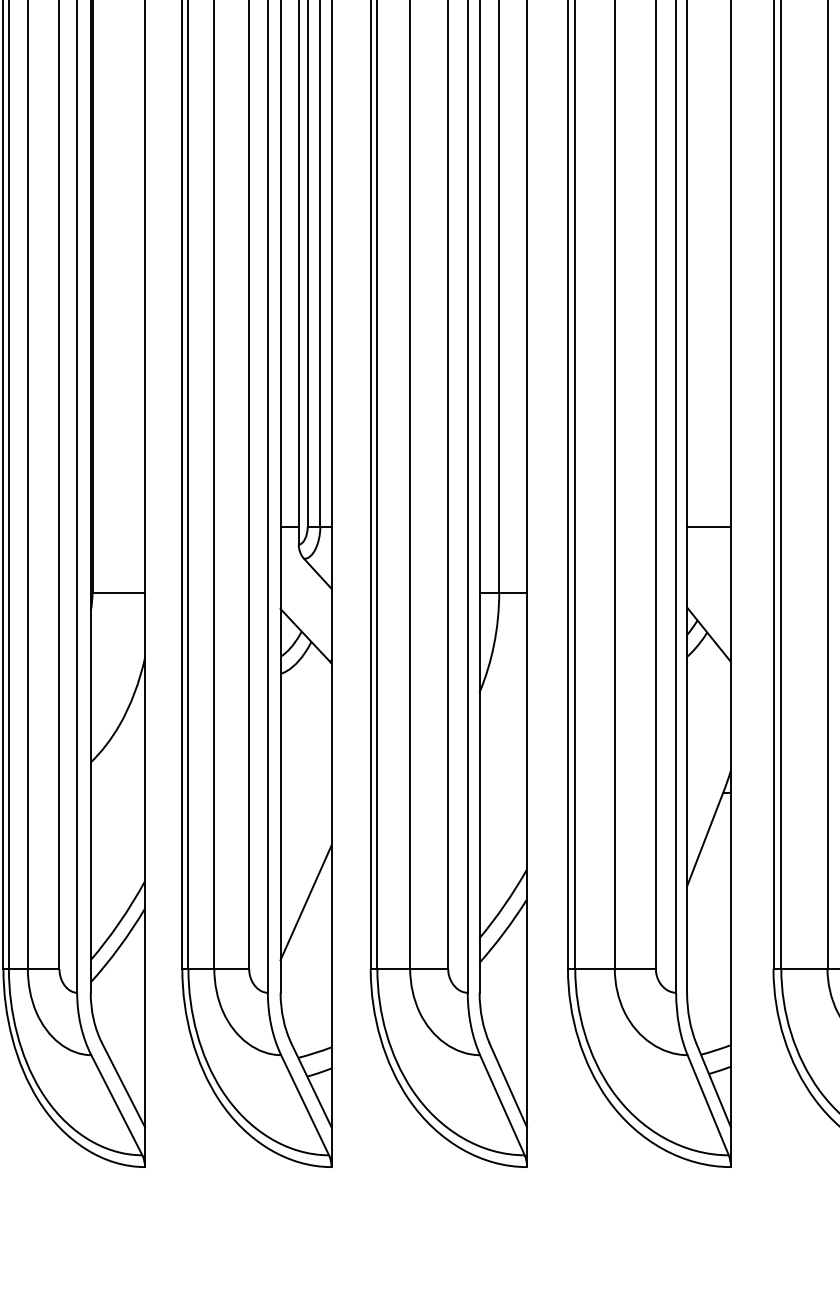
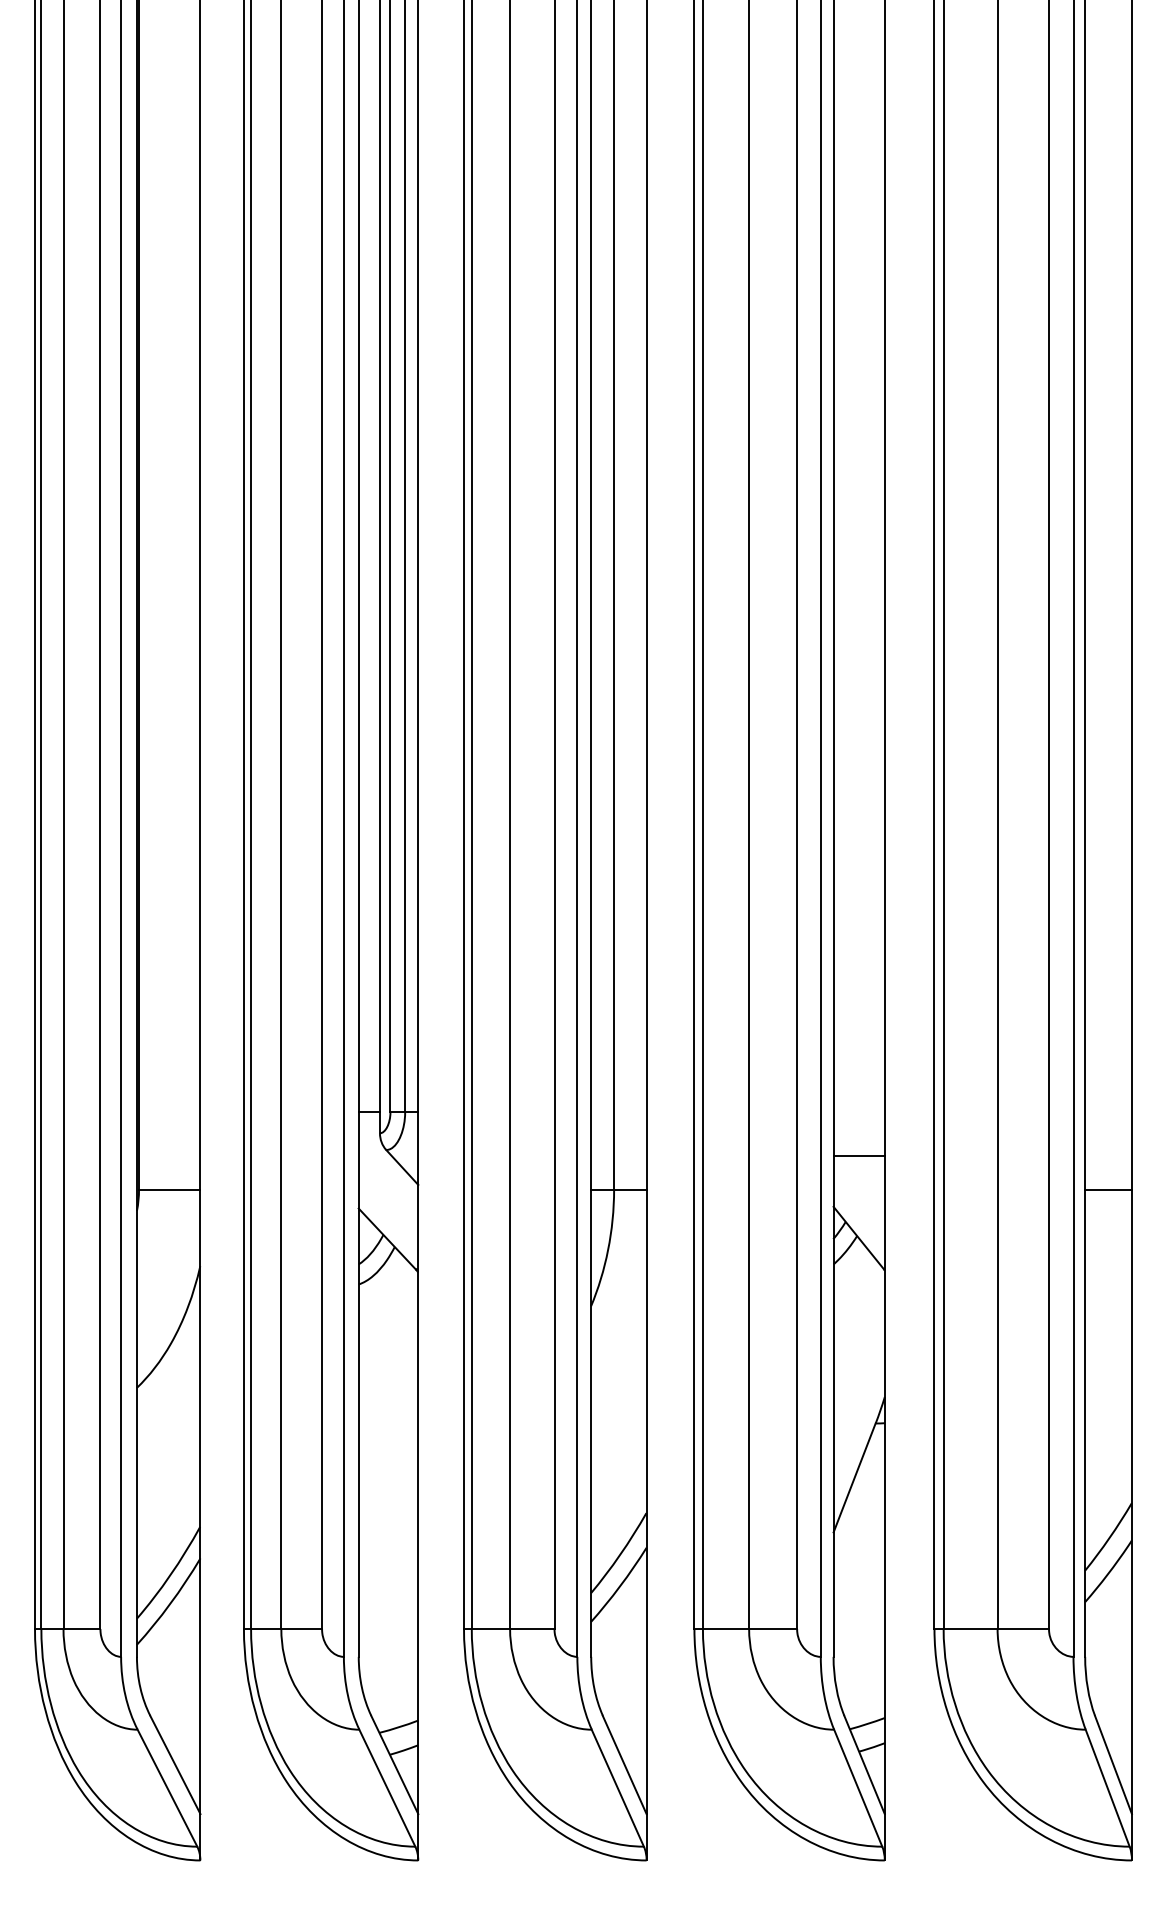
line: (708, 526) -> (858, 1156), moved
line: (306, 902) -> (388, 1551), removed

